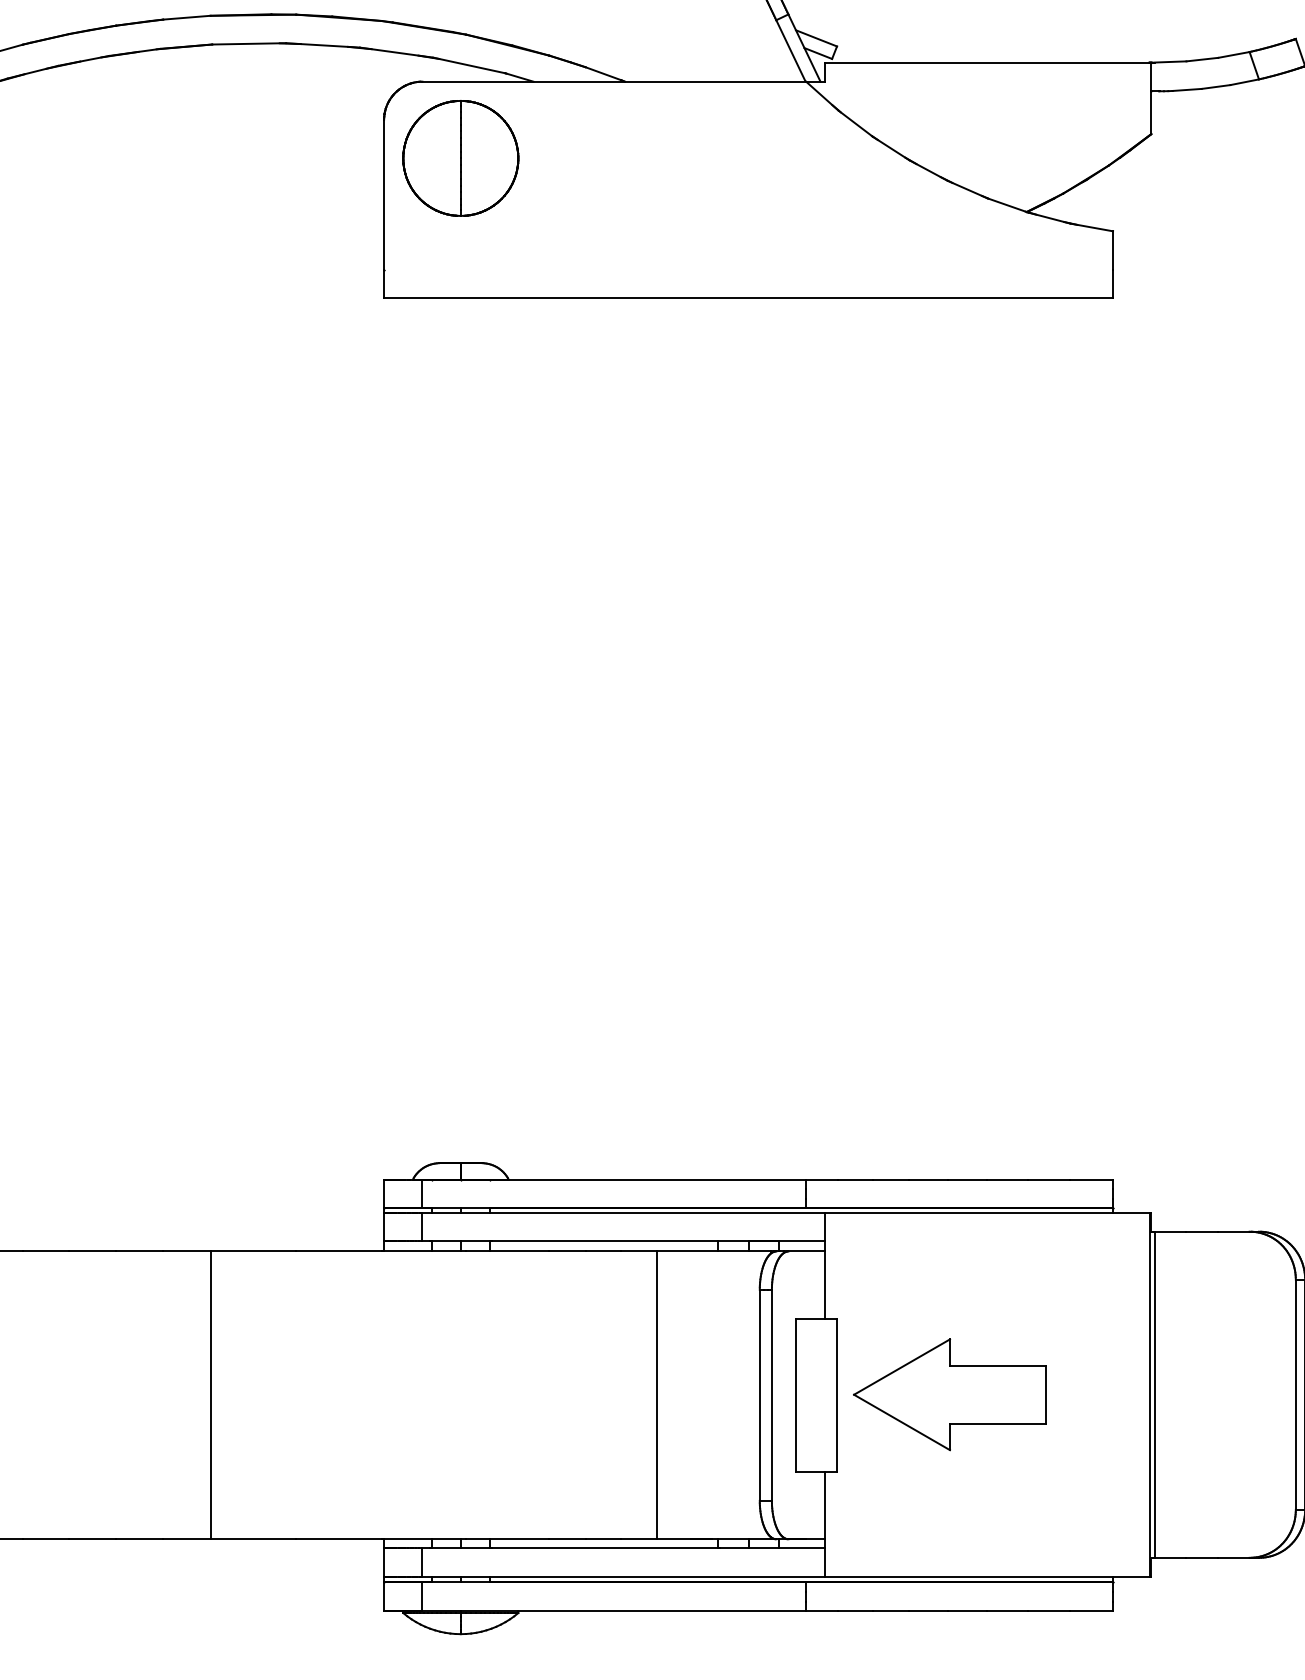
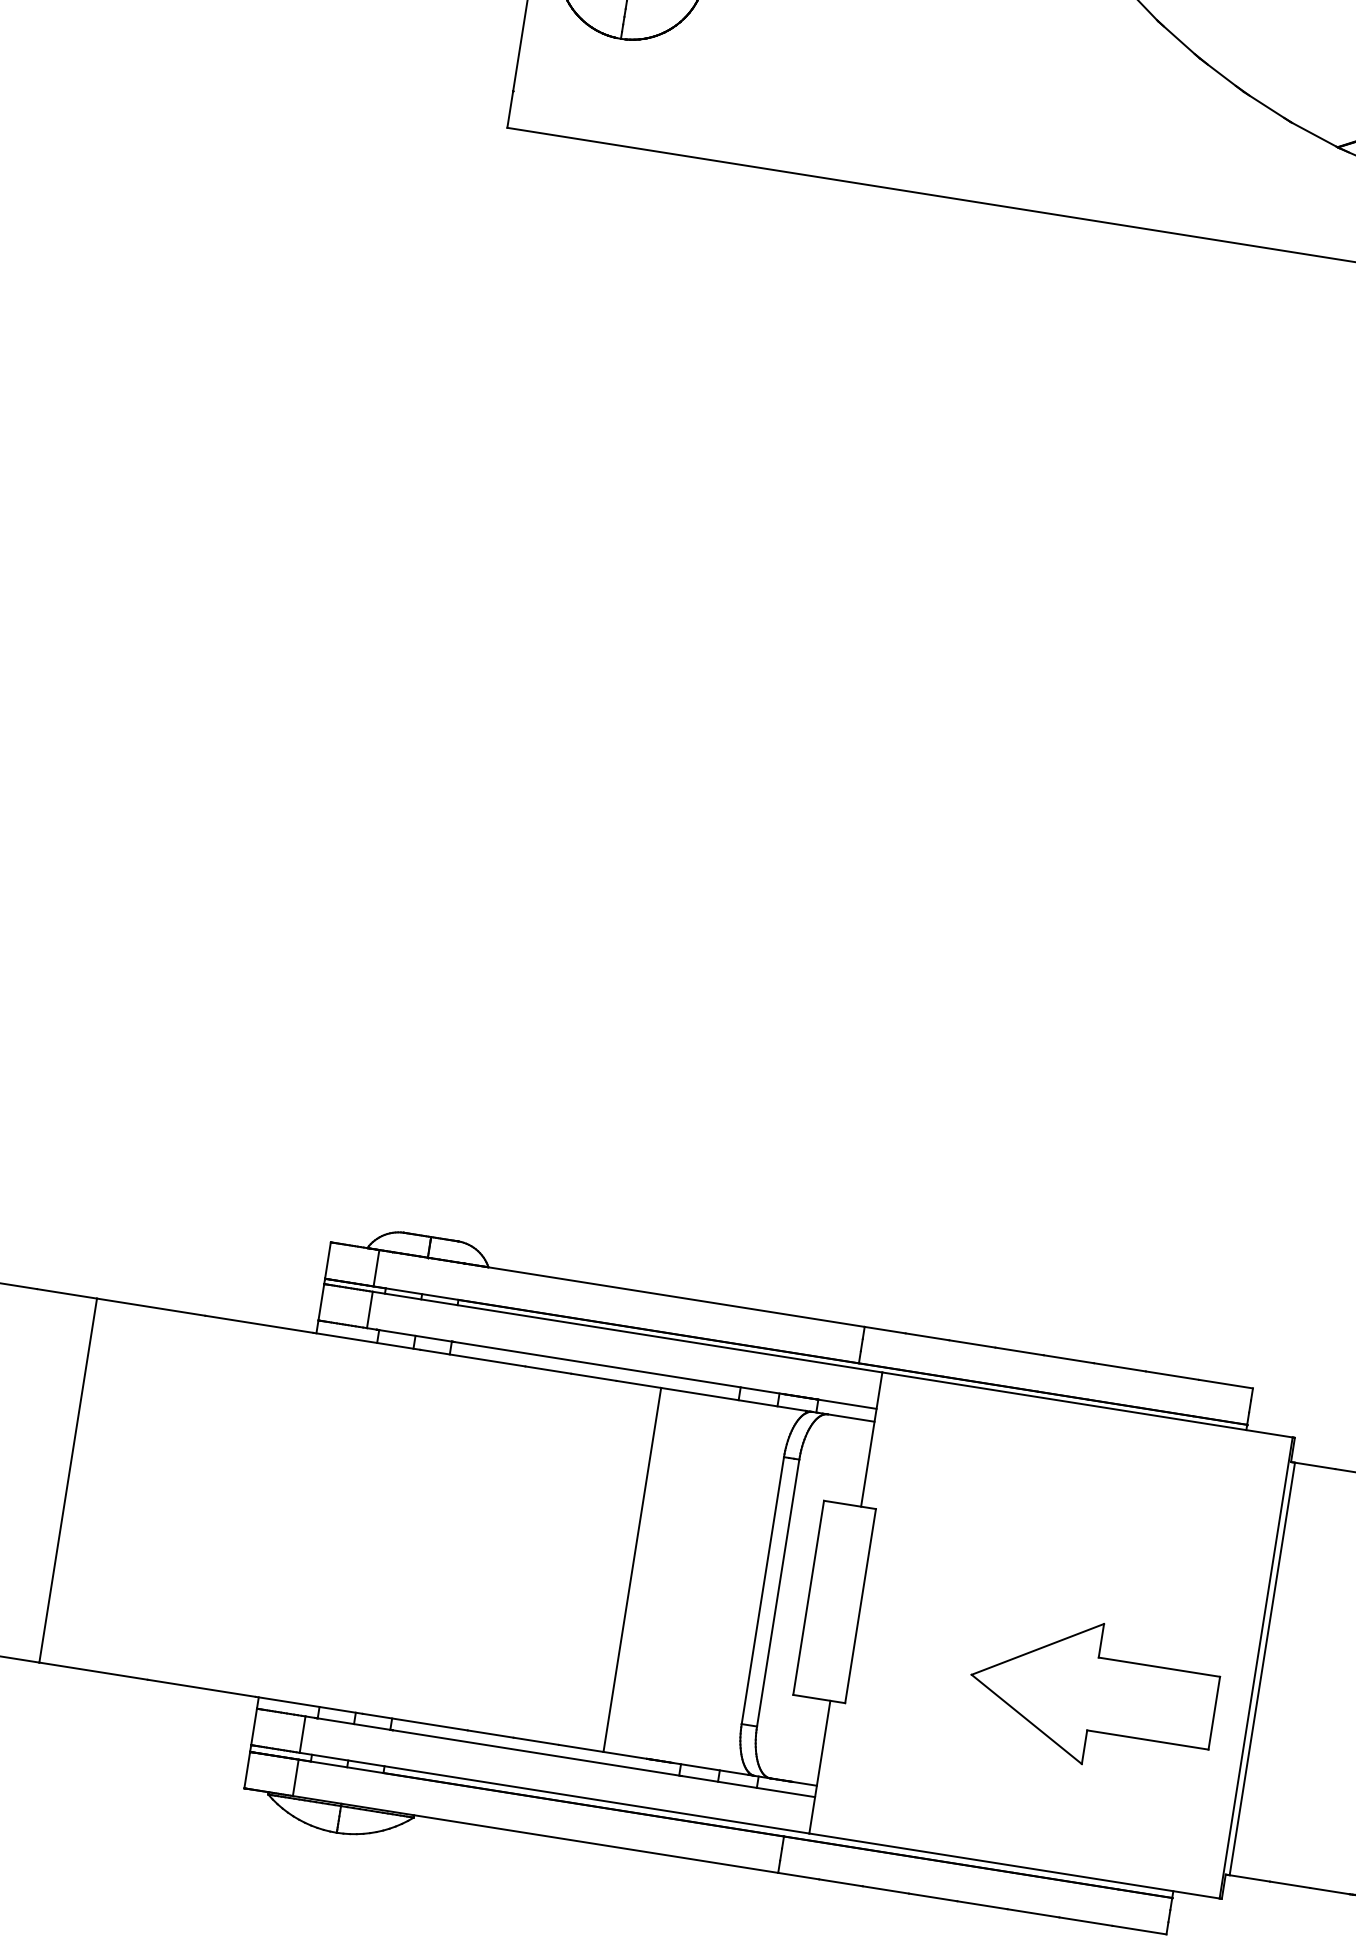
part: (949, 1394) -> (1092, 1693), moved

